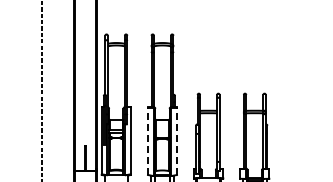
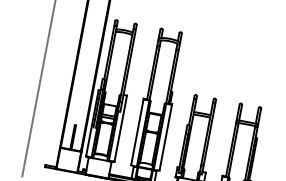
line: (147, 141) -> (136, 132), dashed -> solid
line: (177, 141) -> (166, 137), dashed -> solid

